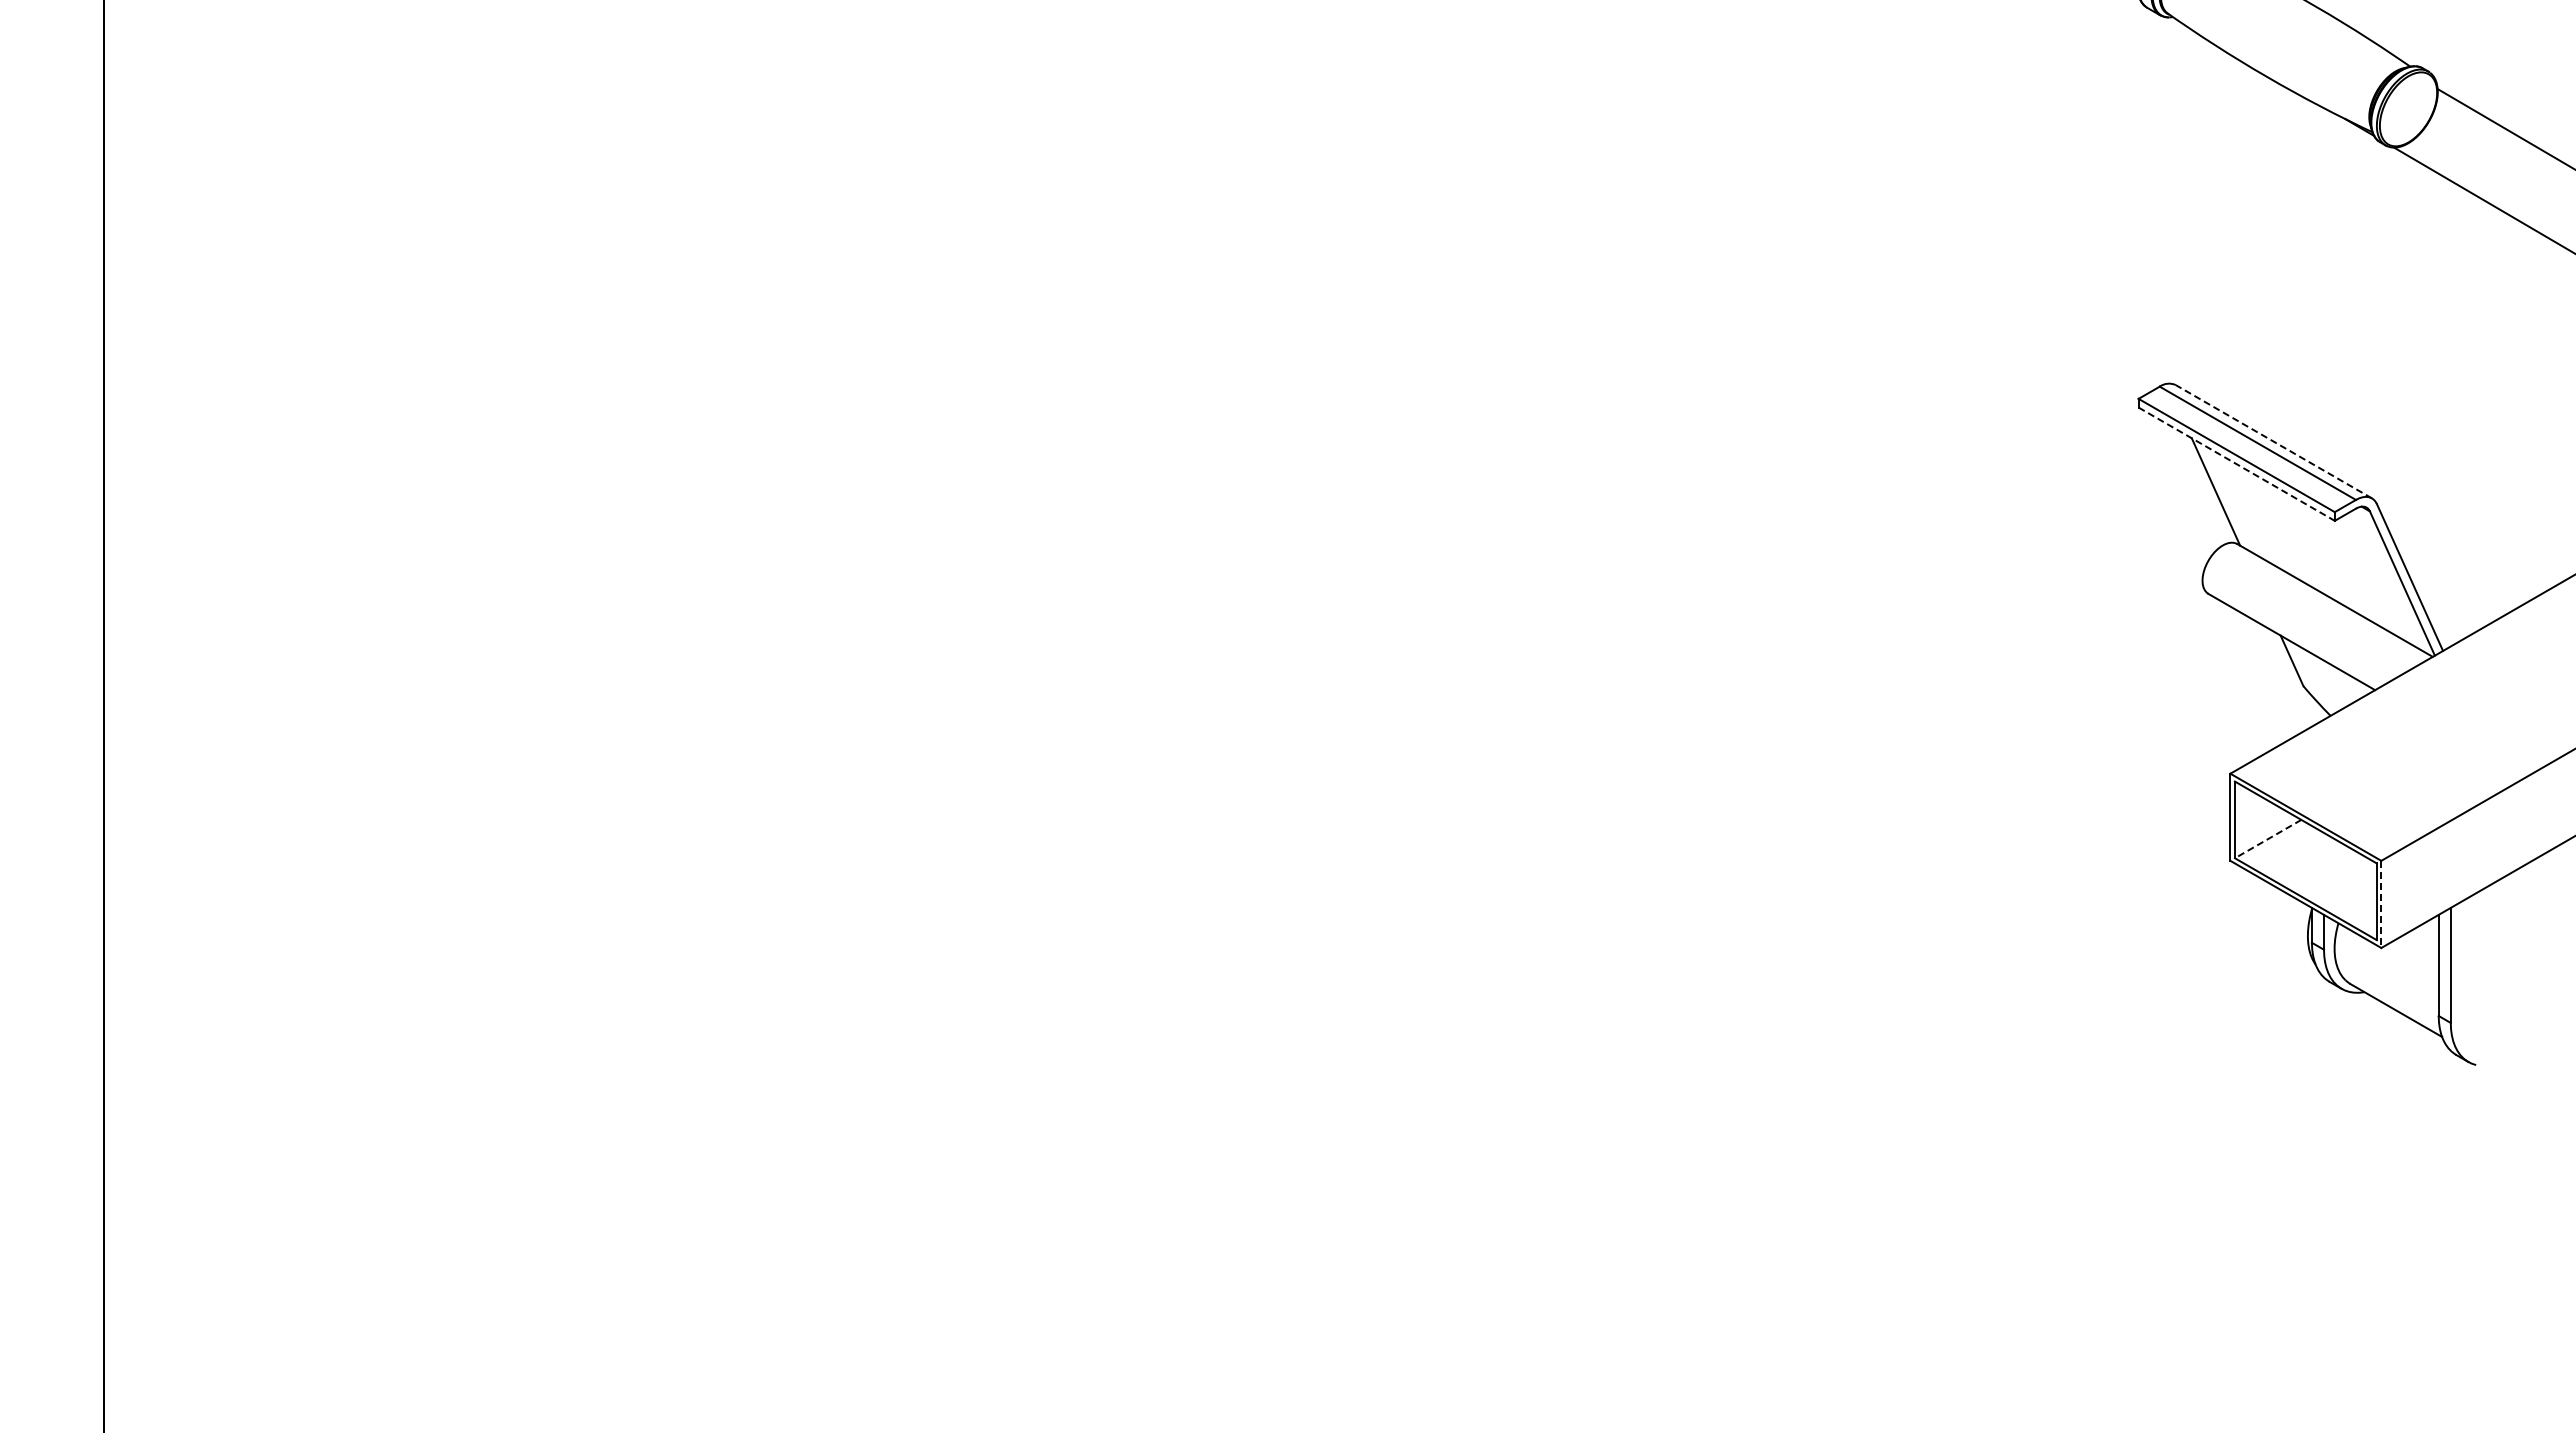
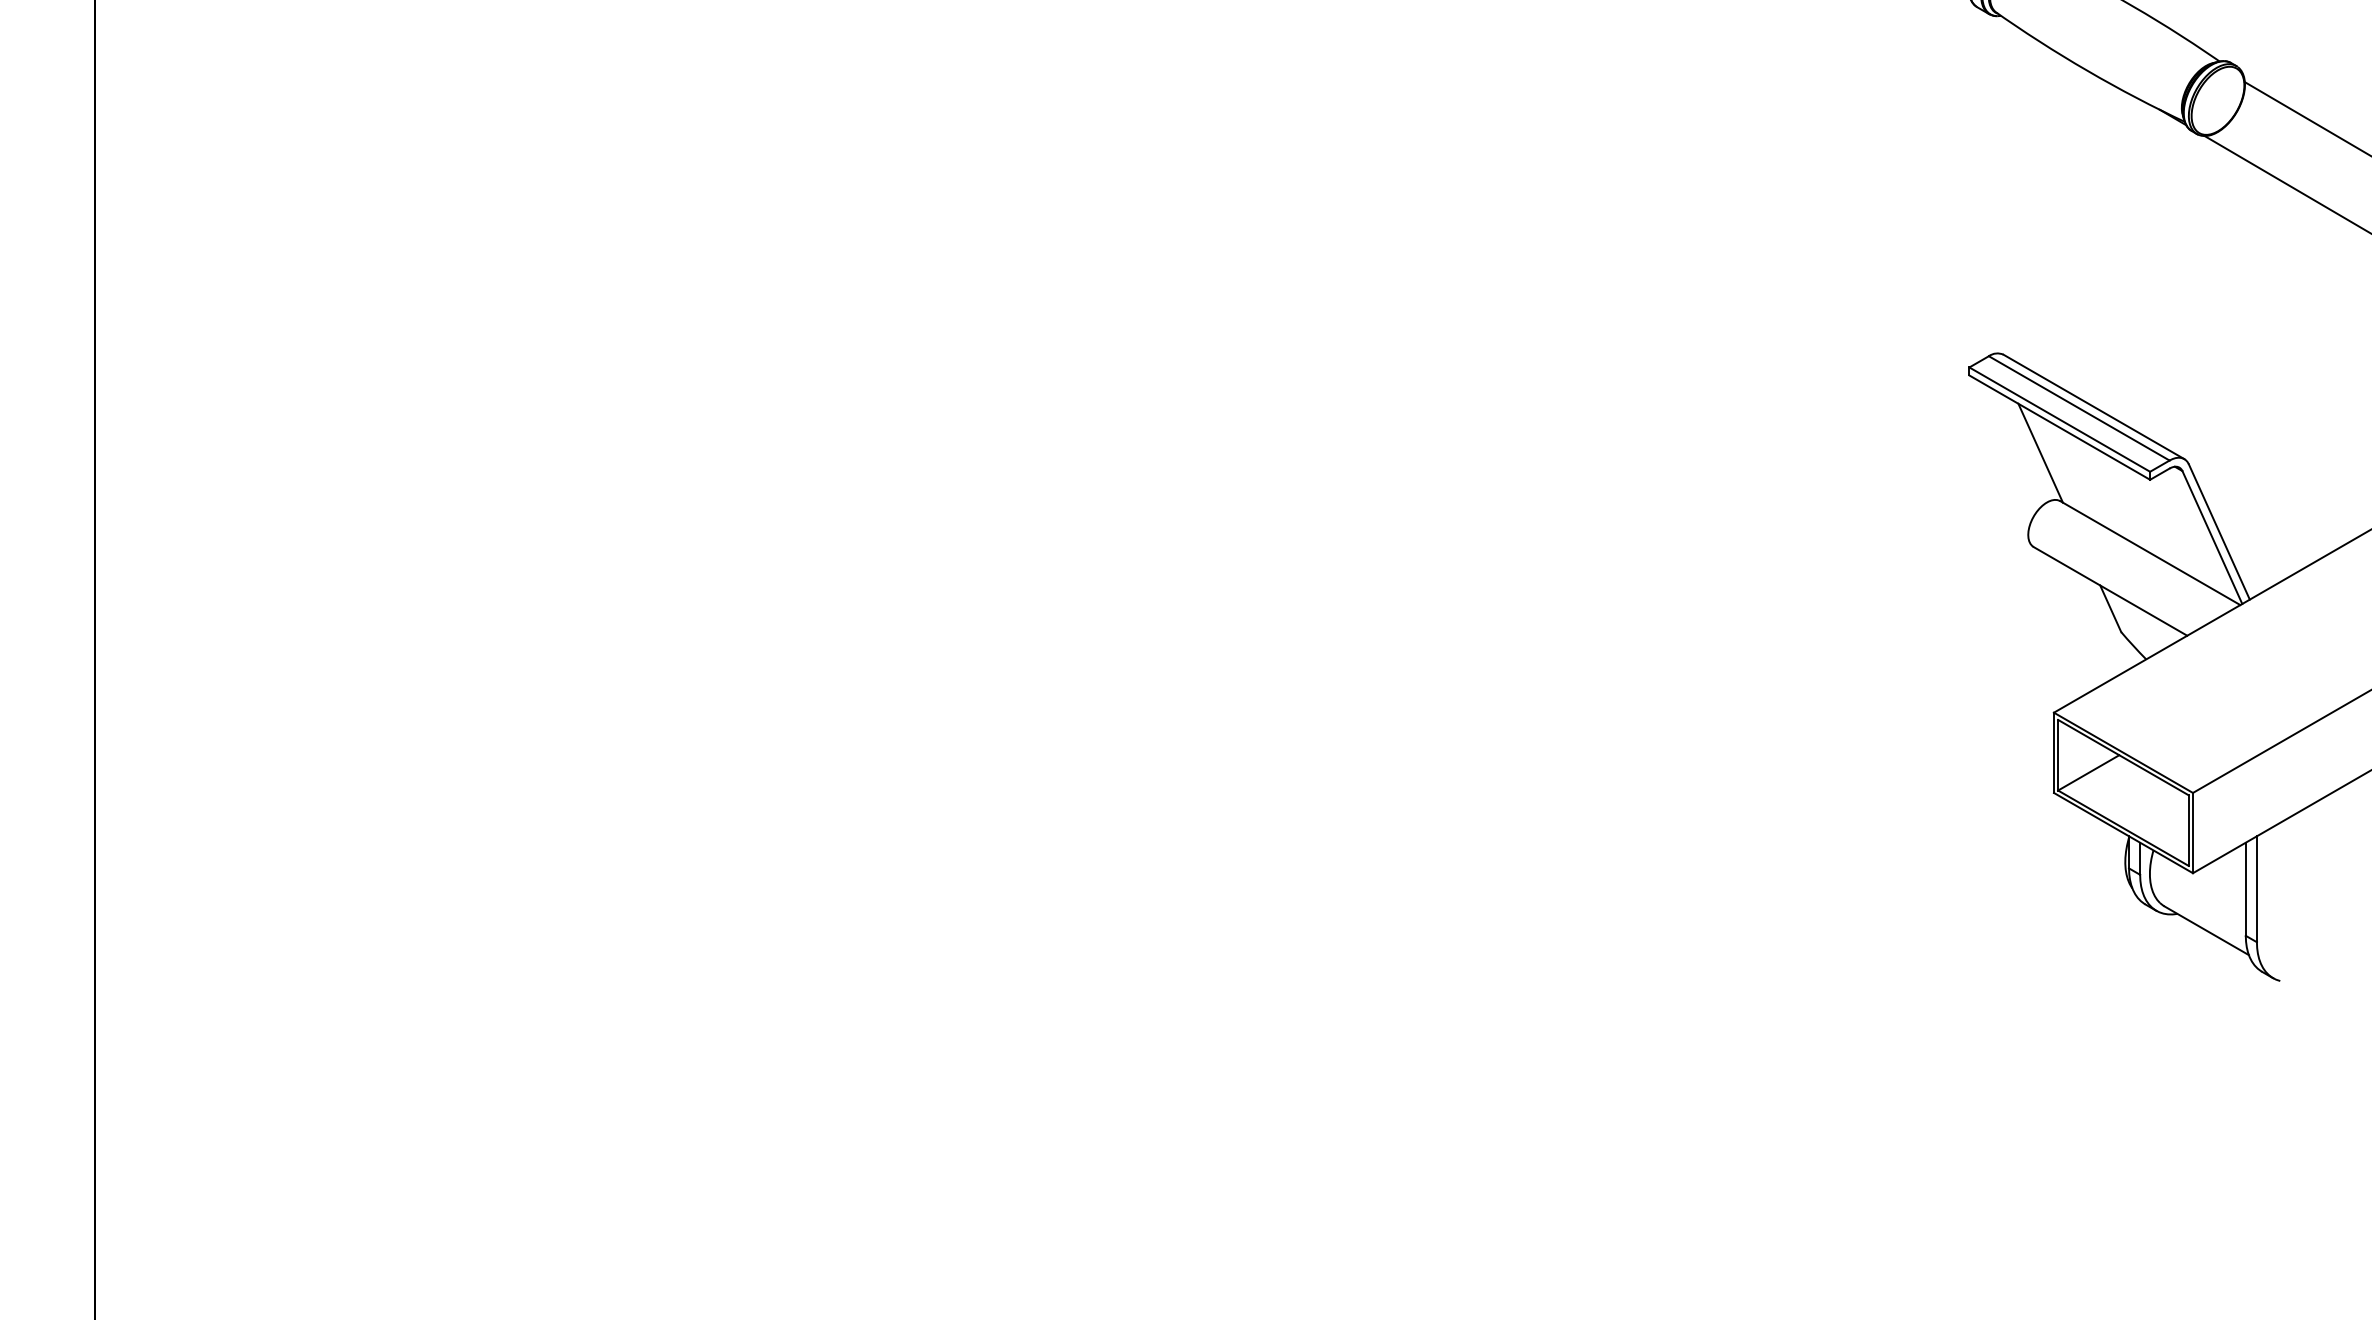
line: (2273, 441) -> (2093, 406), dashed -> solid
line: (2237, 464) -> (2060, 427), dashed -> solid
line: (2267, 839) -> (2088, 773), dashed -> solid
line: (2381, 904) -> (2193, 833), dashed -> solid

